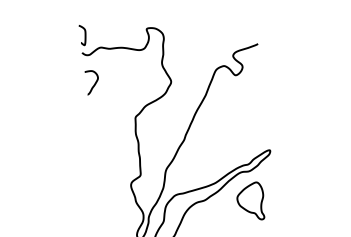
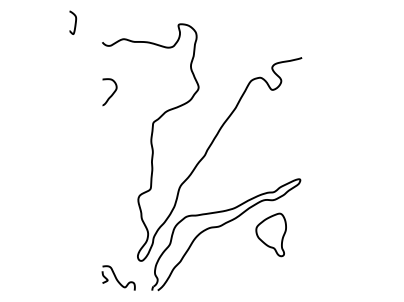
curve: (84, 35) -> (74, 23), moved
curve: (94, 84) -> (111, 94), moved

